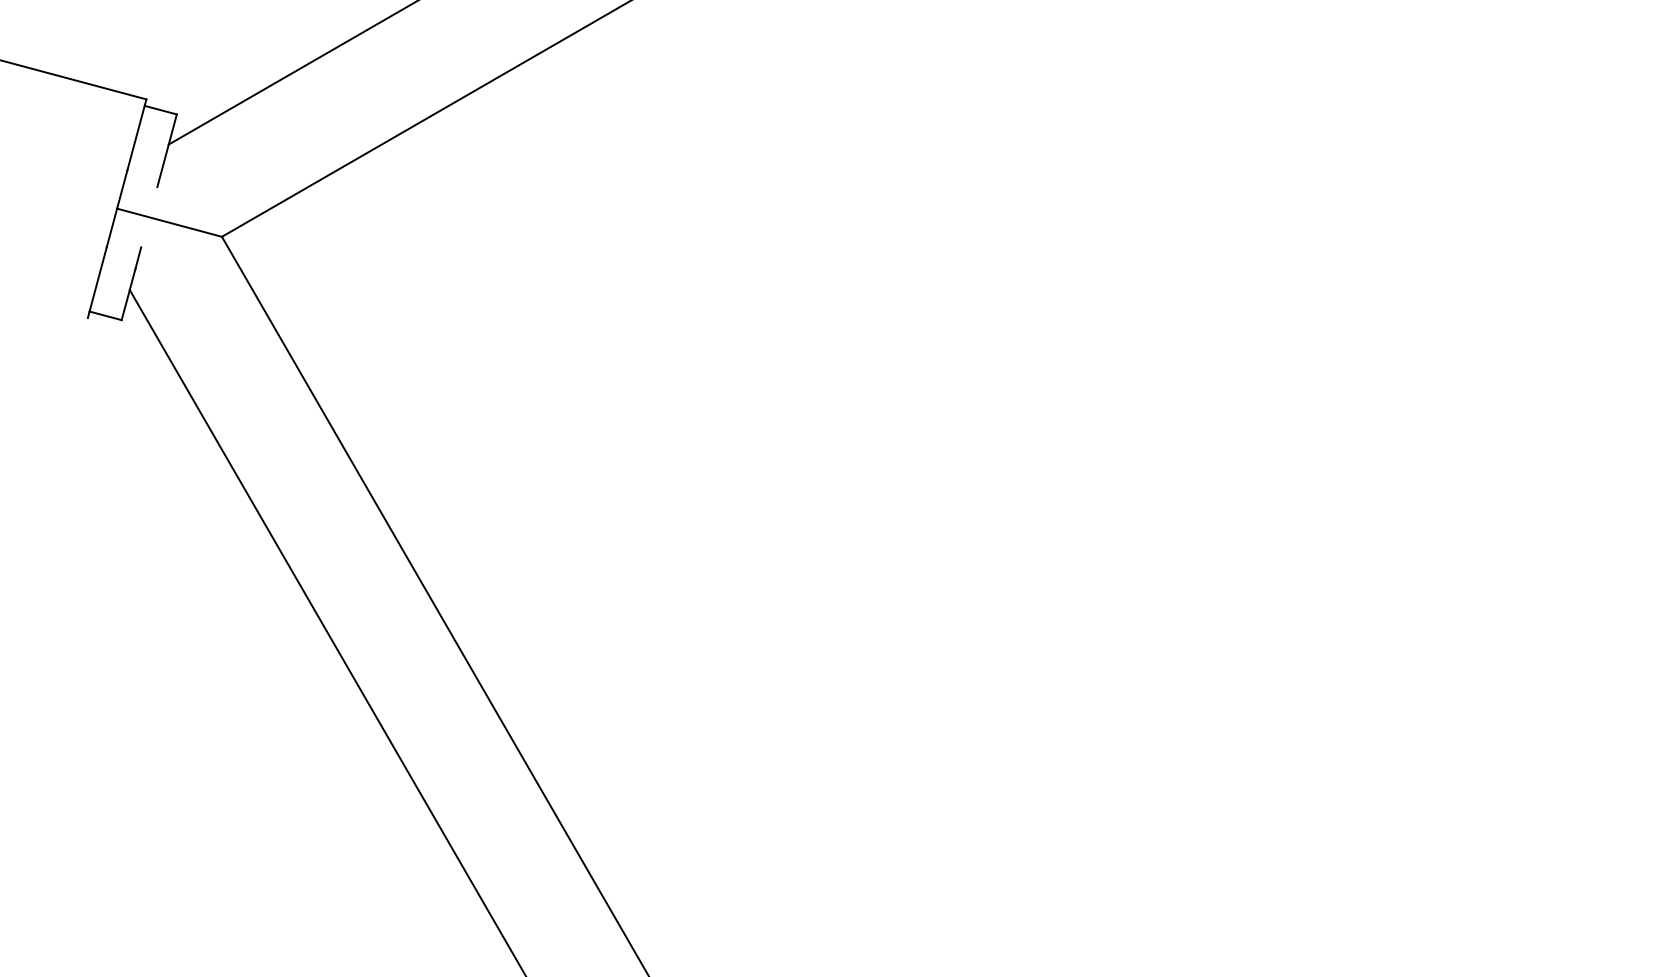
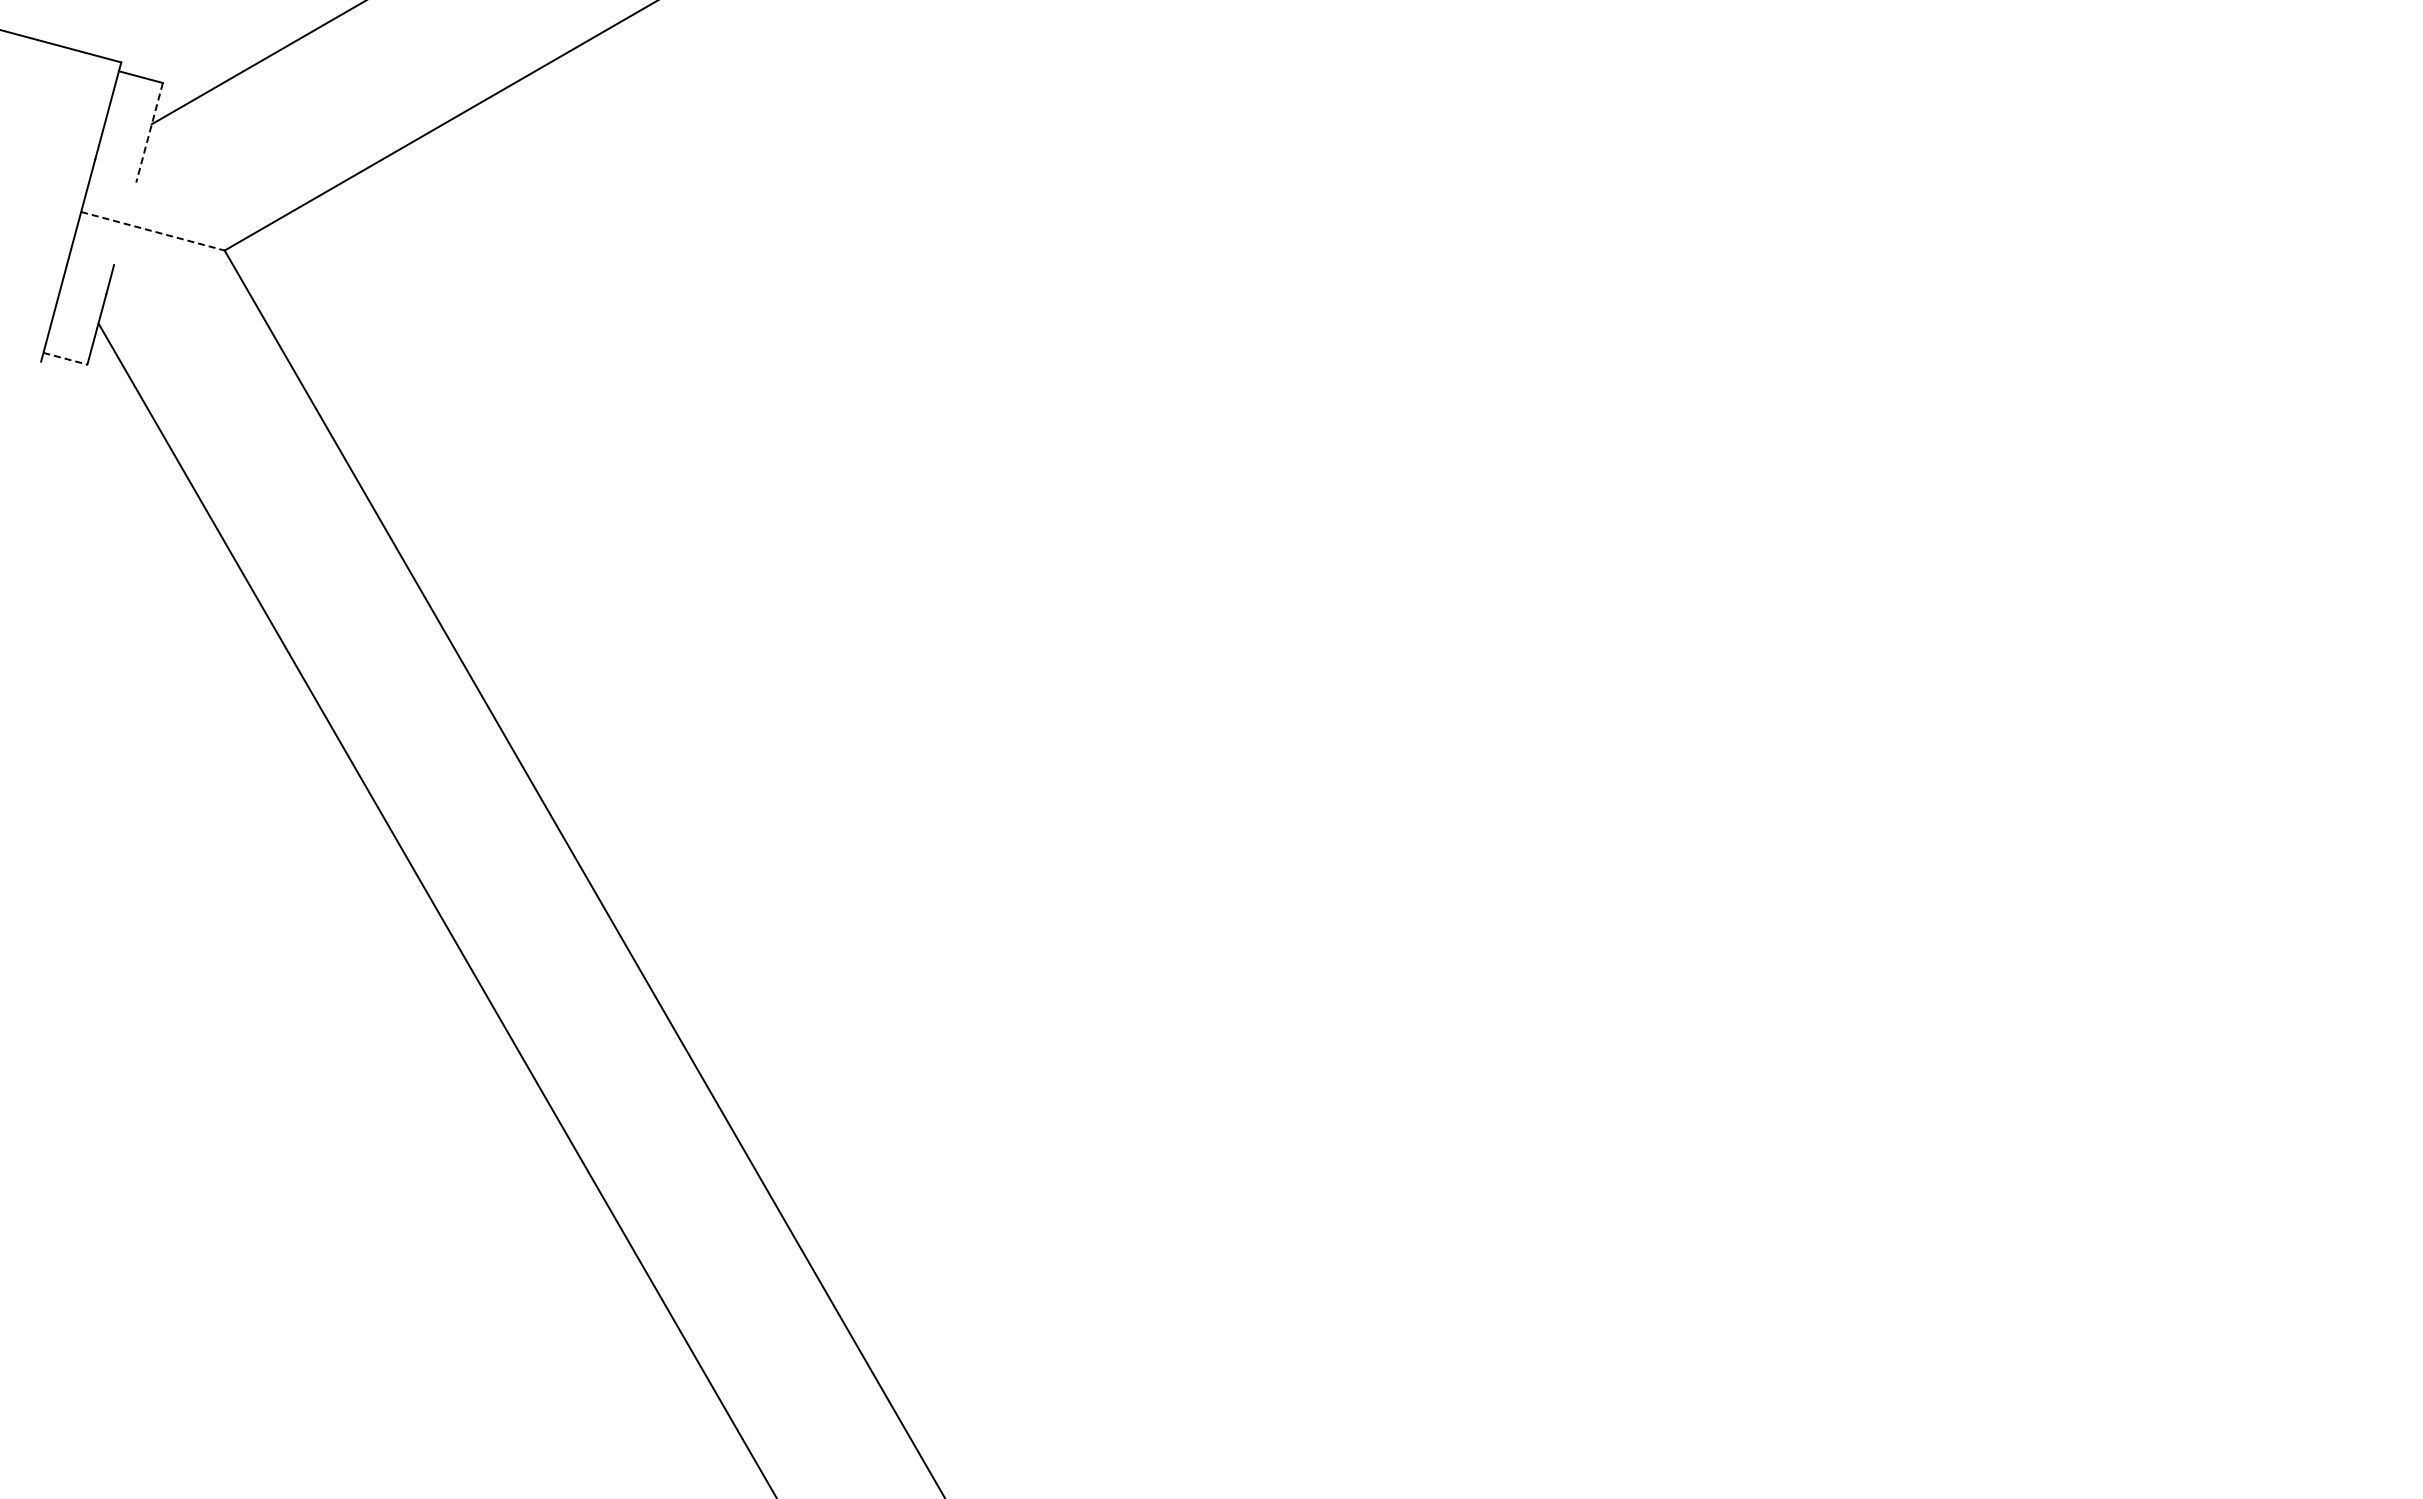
line: (167, 150) -> (149, 132), solid -> dashed
line: (169, 222) -> (153, 231), solid -> dashed
line: (105, 315) -> (65, 358), solid -> dashed

